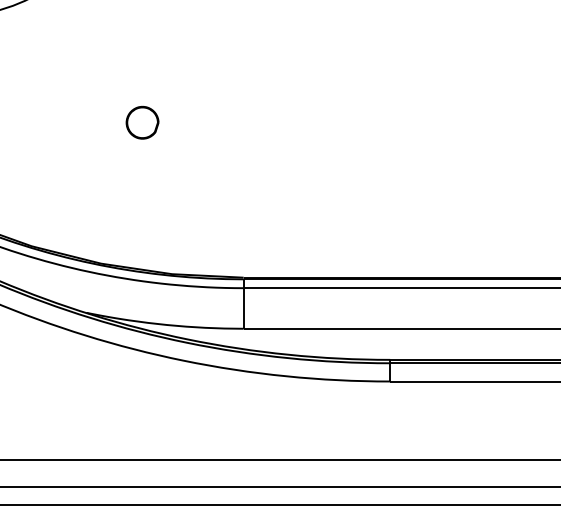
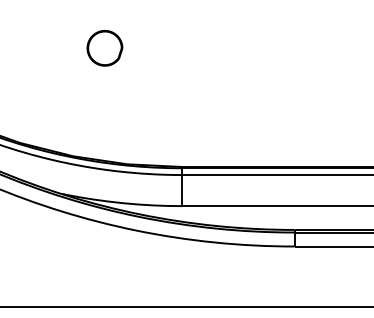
part: (142, 122) -> (104, 48), size x1.43

